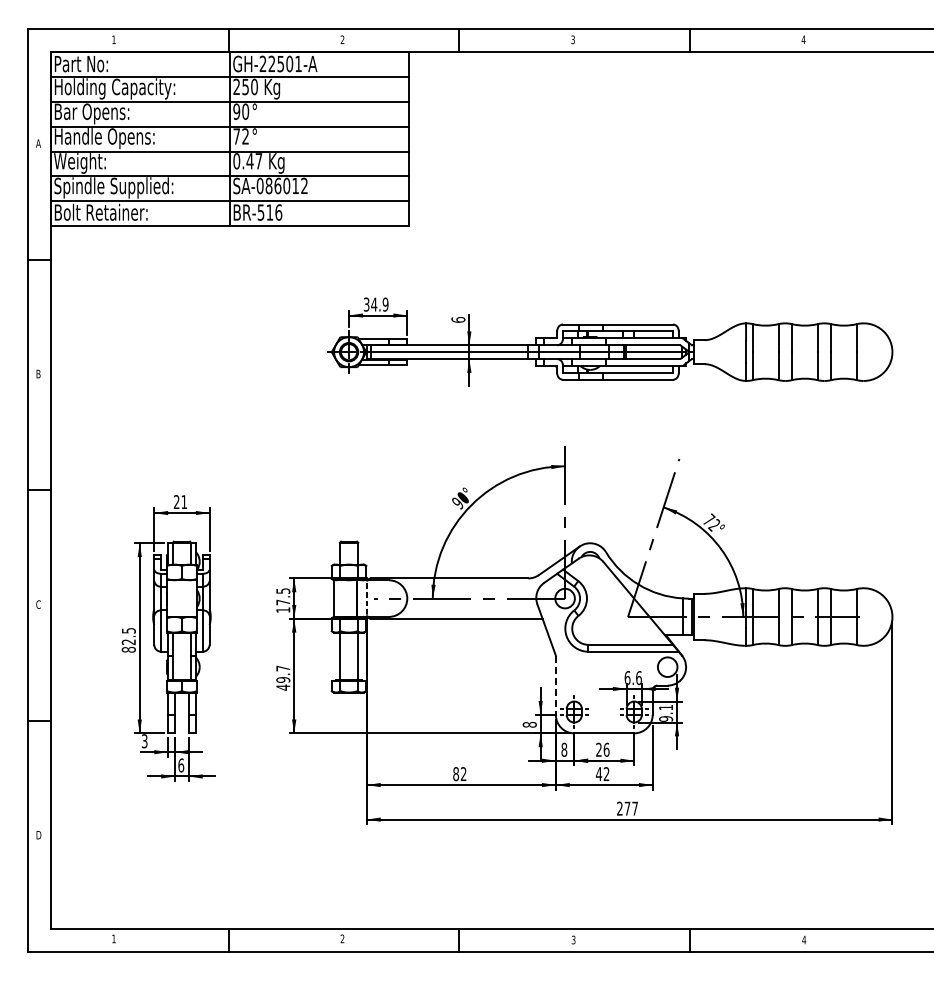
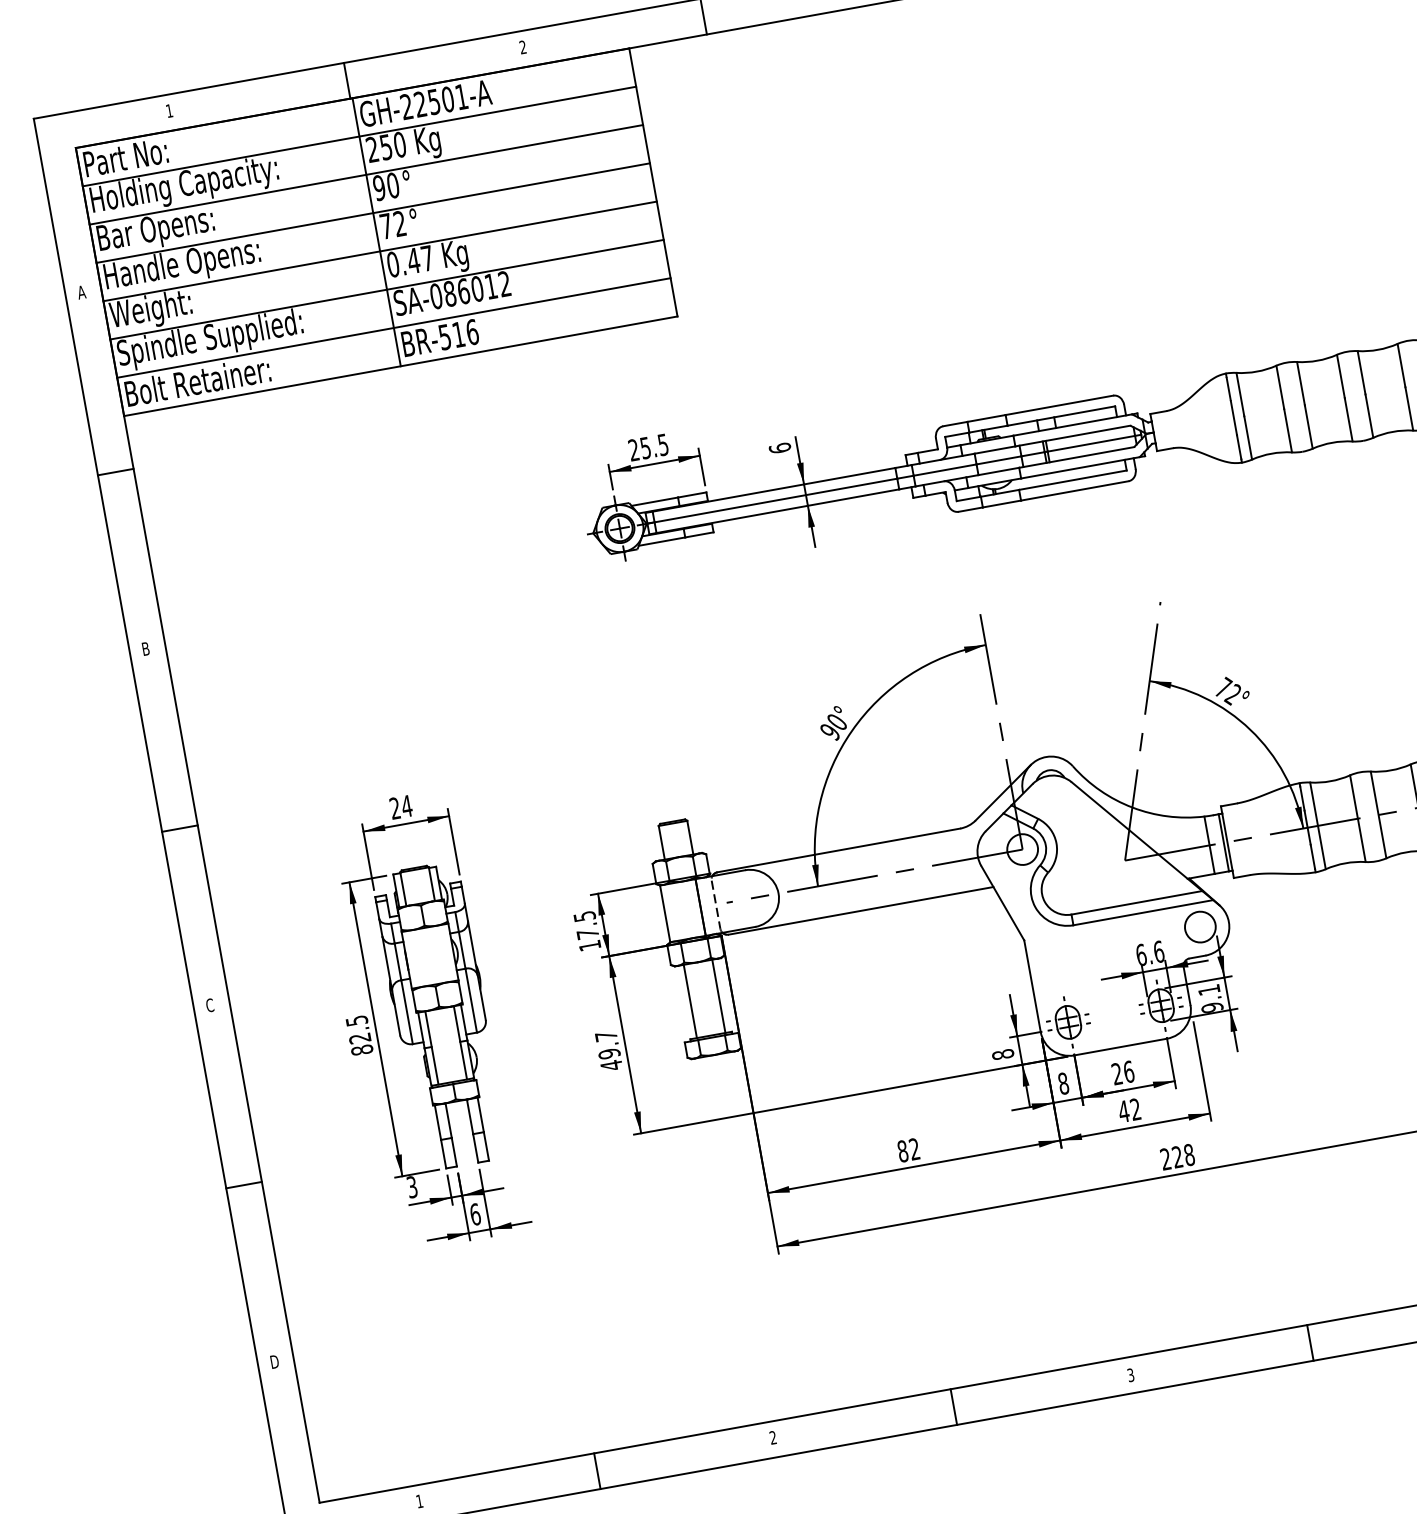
text: (375, 304) -> (647, 447), 34.9 -> 25.5
text: (184, 501) -> (407, 805), 21 -> 24
line: (555, 685) -> (1031, 986), dashed -> solid
text: (631, 808) -> (1183, 1155), 277 -> 228

